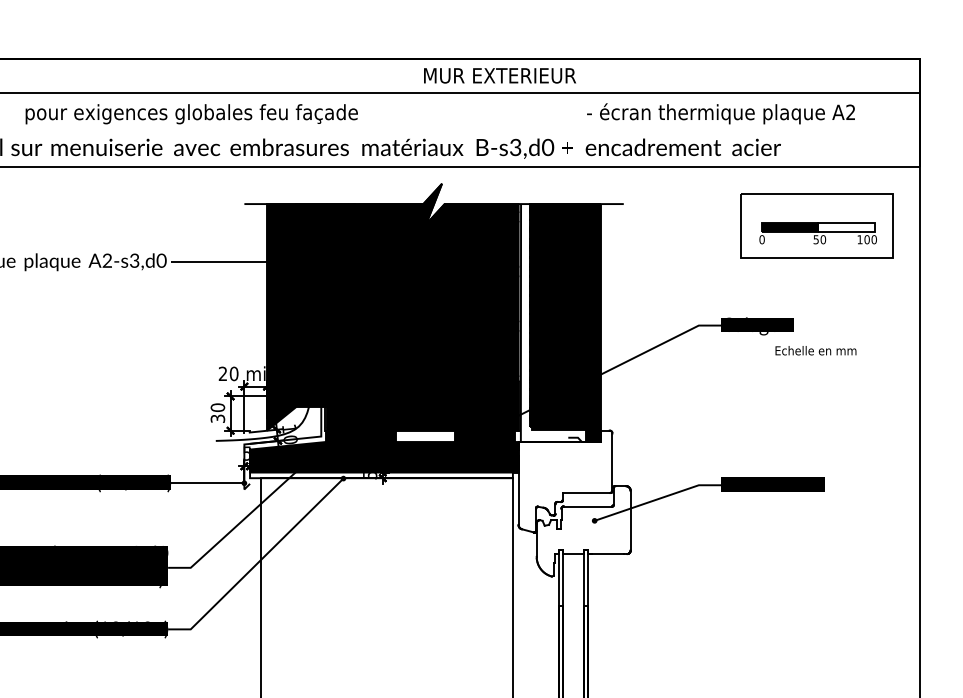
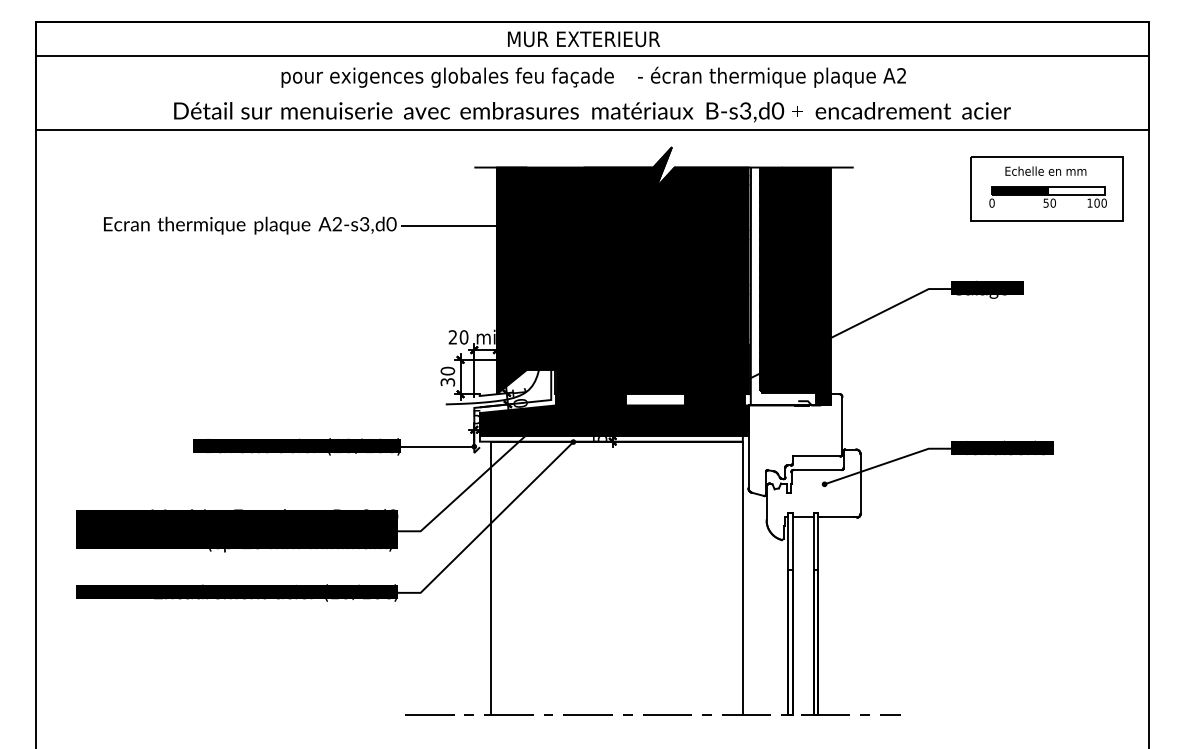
text: (499, 76) -> (583, 39), moved
text: (720, 113) -> (771, 76), moved
text: (191, 114) -> (447, 77), moved
text: (815, 350) -> (1045, 170), moved

